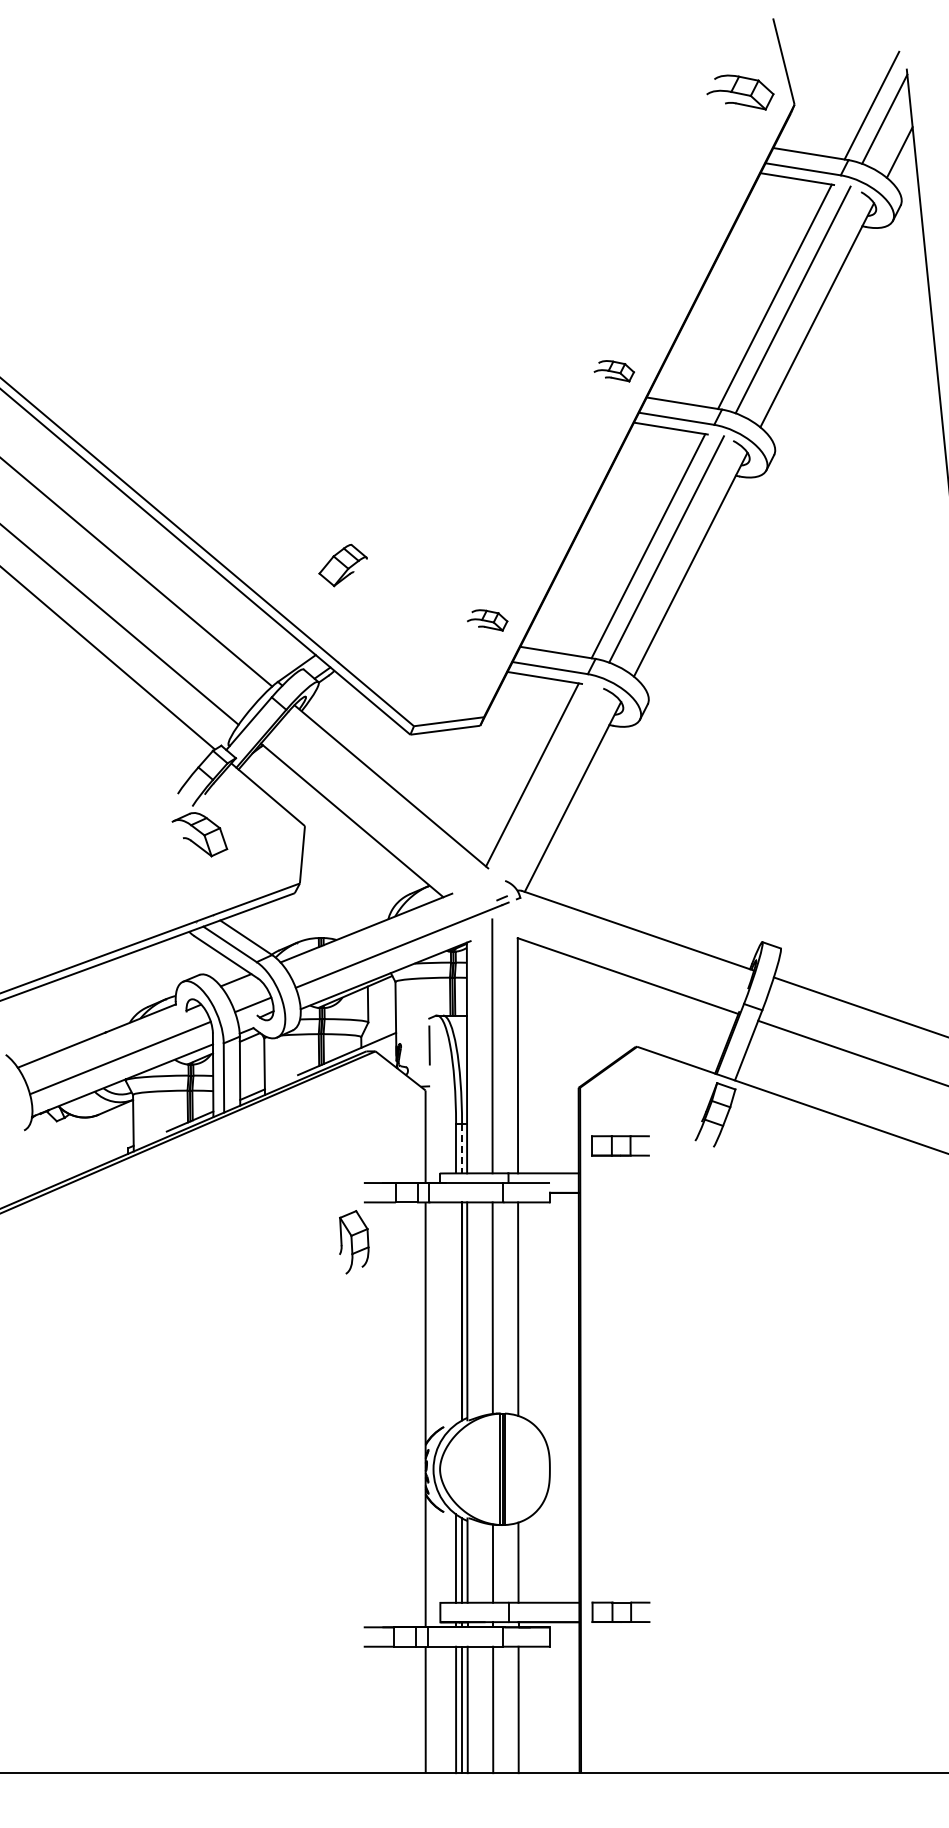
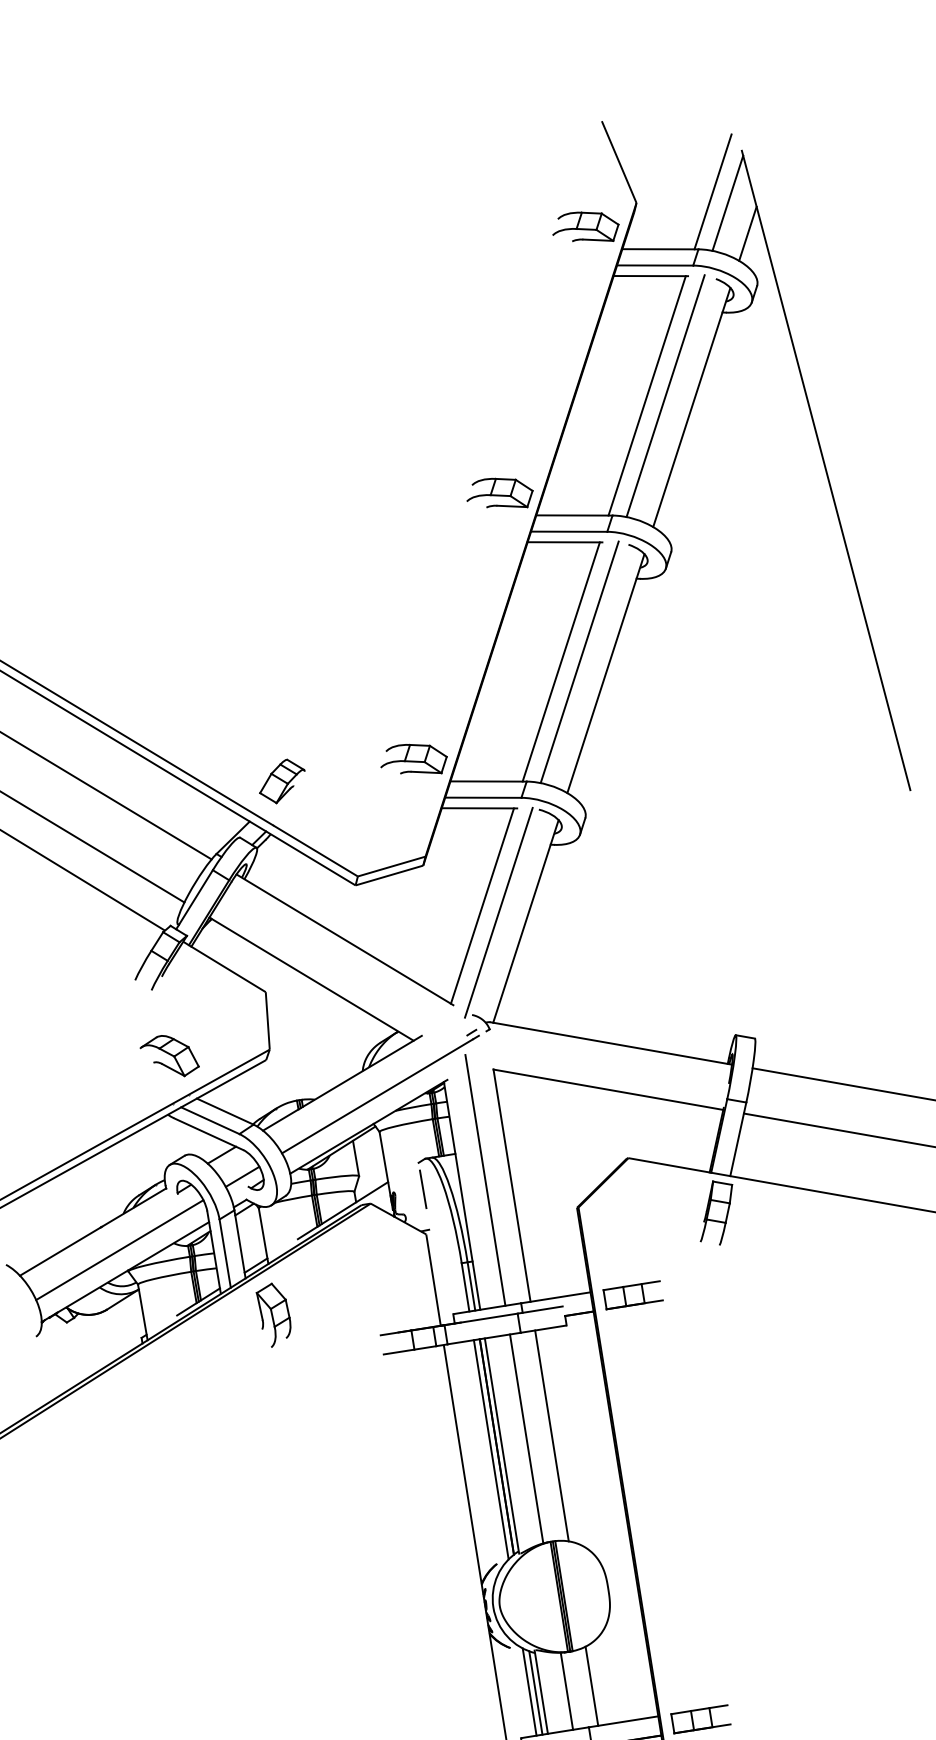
part: (740, 92) -> (585, 228), moved
part: (614, 371) -> (500, 494), size x1.67
part: (342, 565) -> (281, 781), moved
part: (487, 620) -> (413, 760), size x1.67
line: (547, 783) -> (498, 912), added
part: (199, 834) -> (169, 1056), moved
part: (620, 1145) -> (633, 1294), moved
line: (462, 1149) -> (471, 1286), dashed -> solid
part: (354, 1242) -> (274, 1315), moved
line: (456, 1313) -> (491, 1449), added

